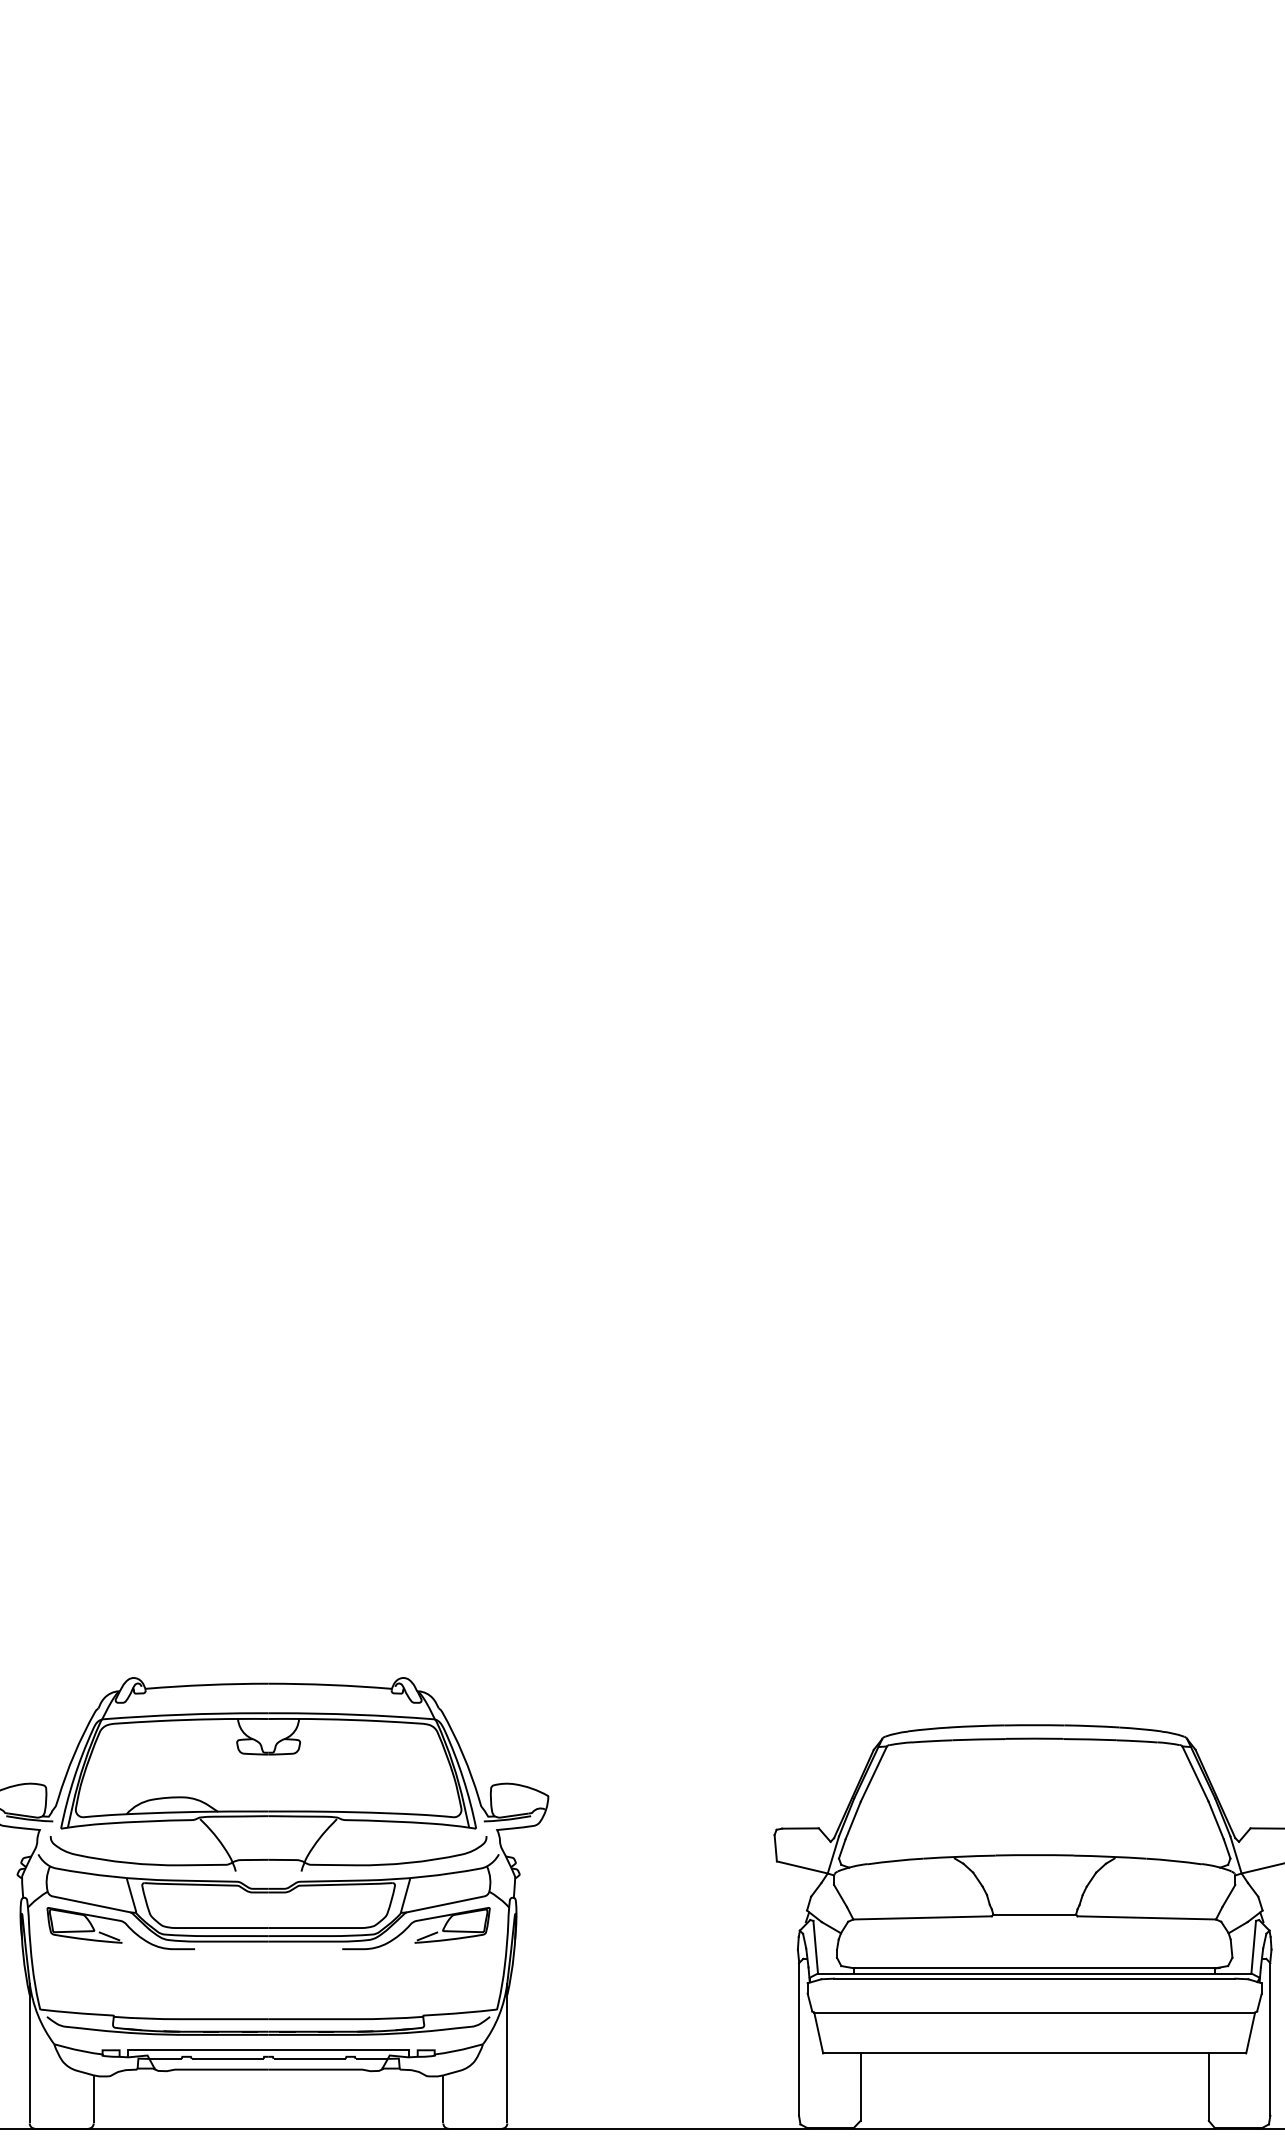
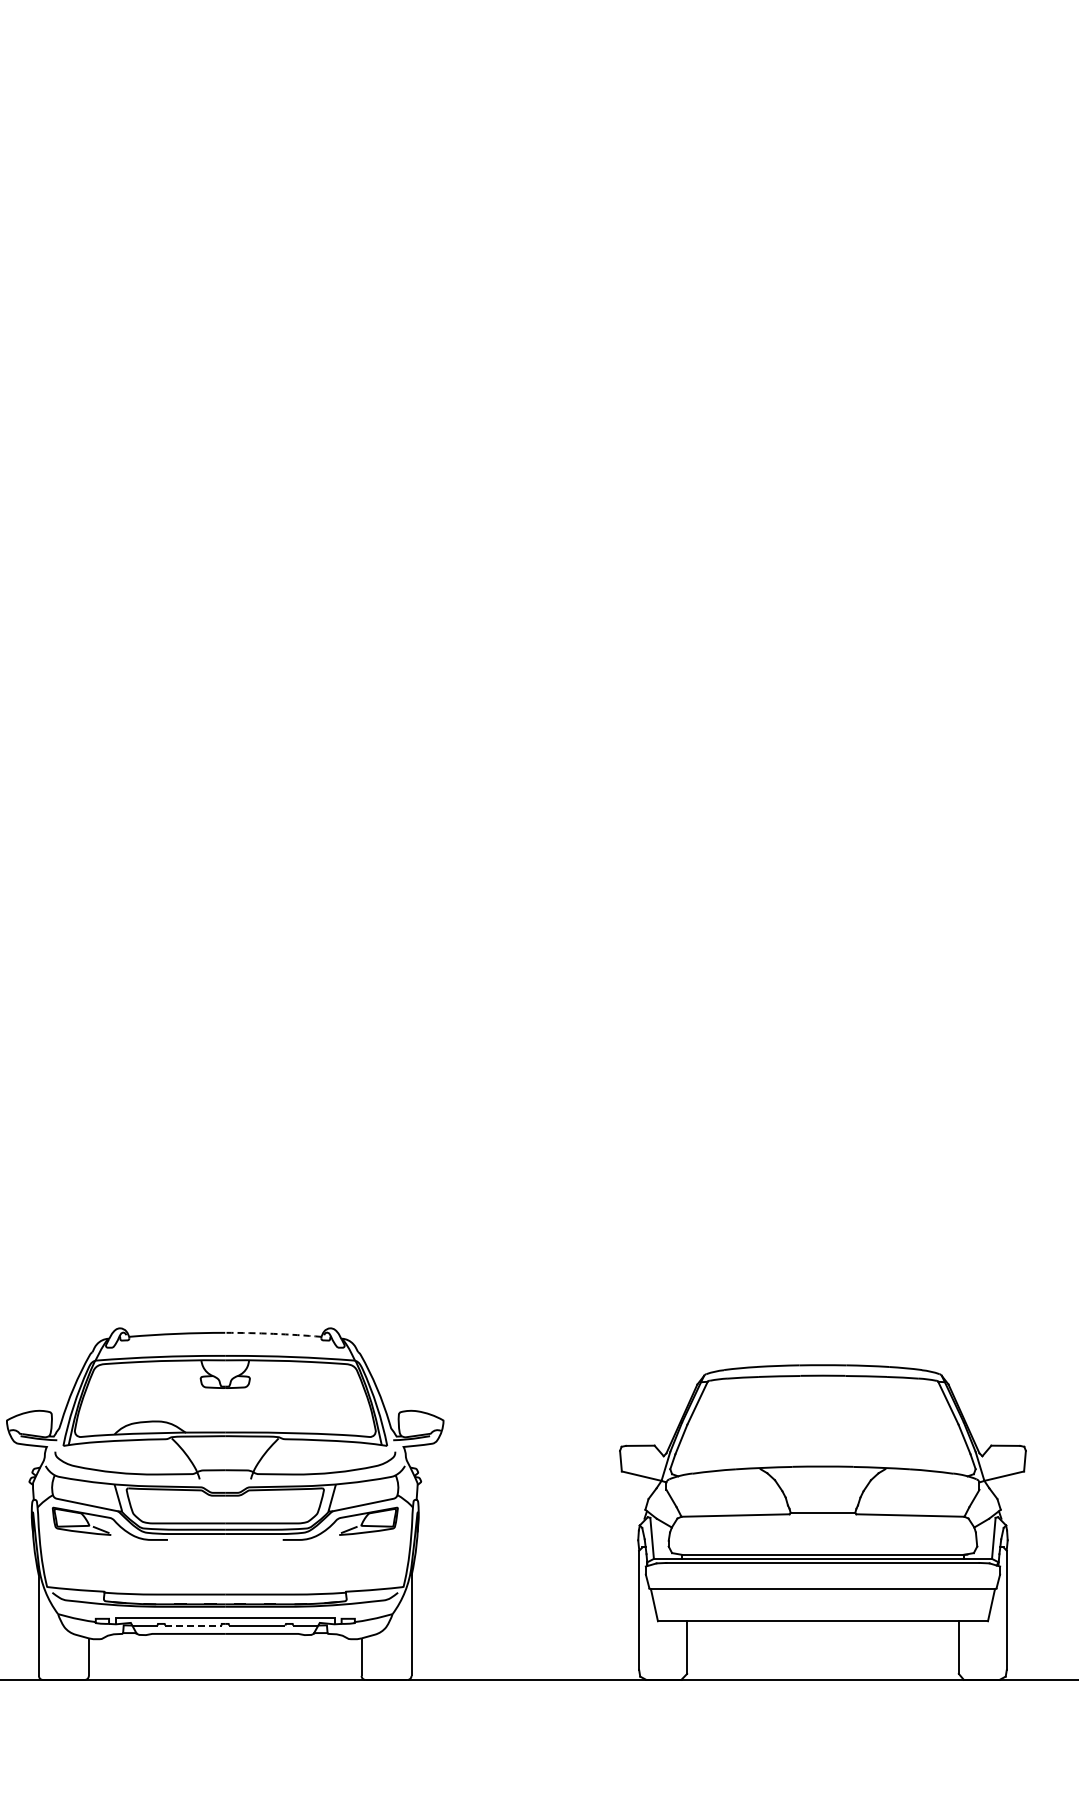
arc: (330, 1684) -> (273, 1333), solid -> dashed
line: (227, 2058) -> (193, 1625), solid -> dashed

